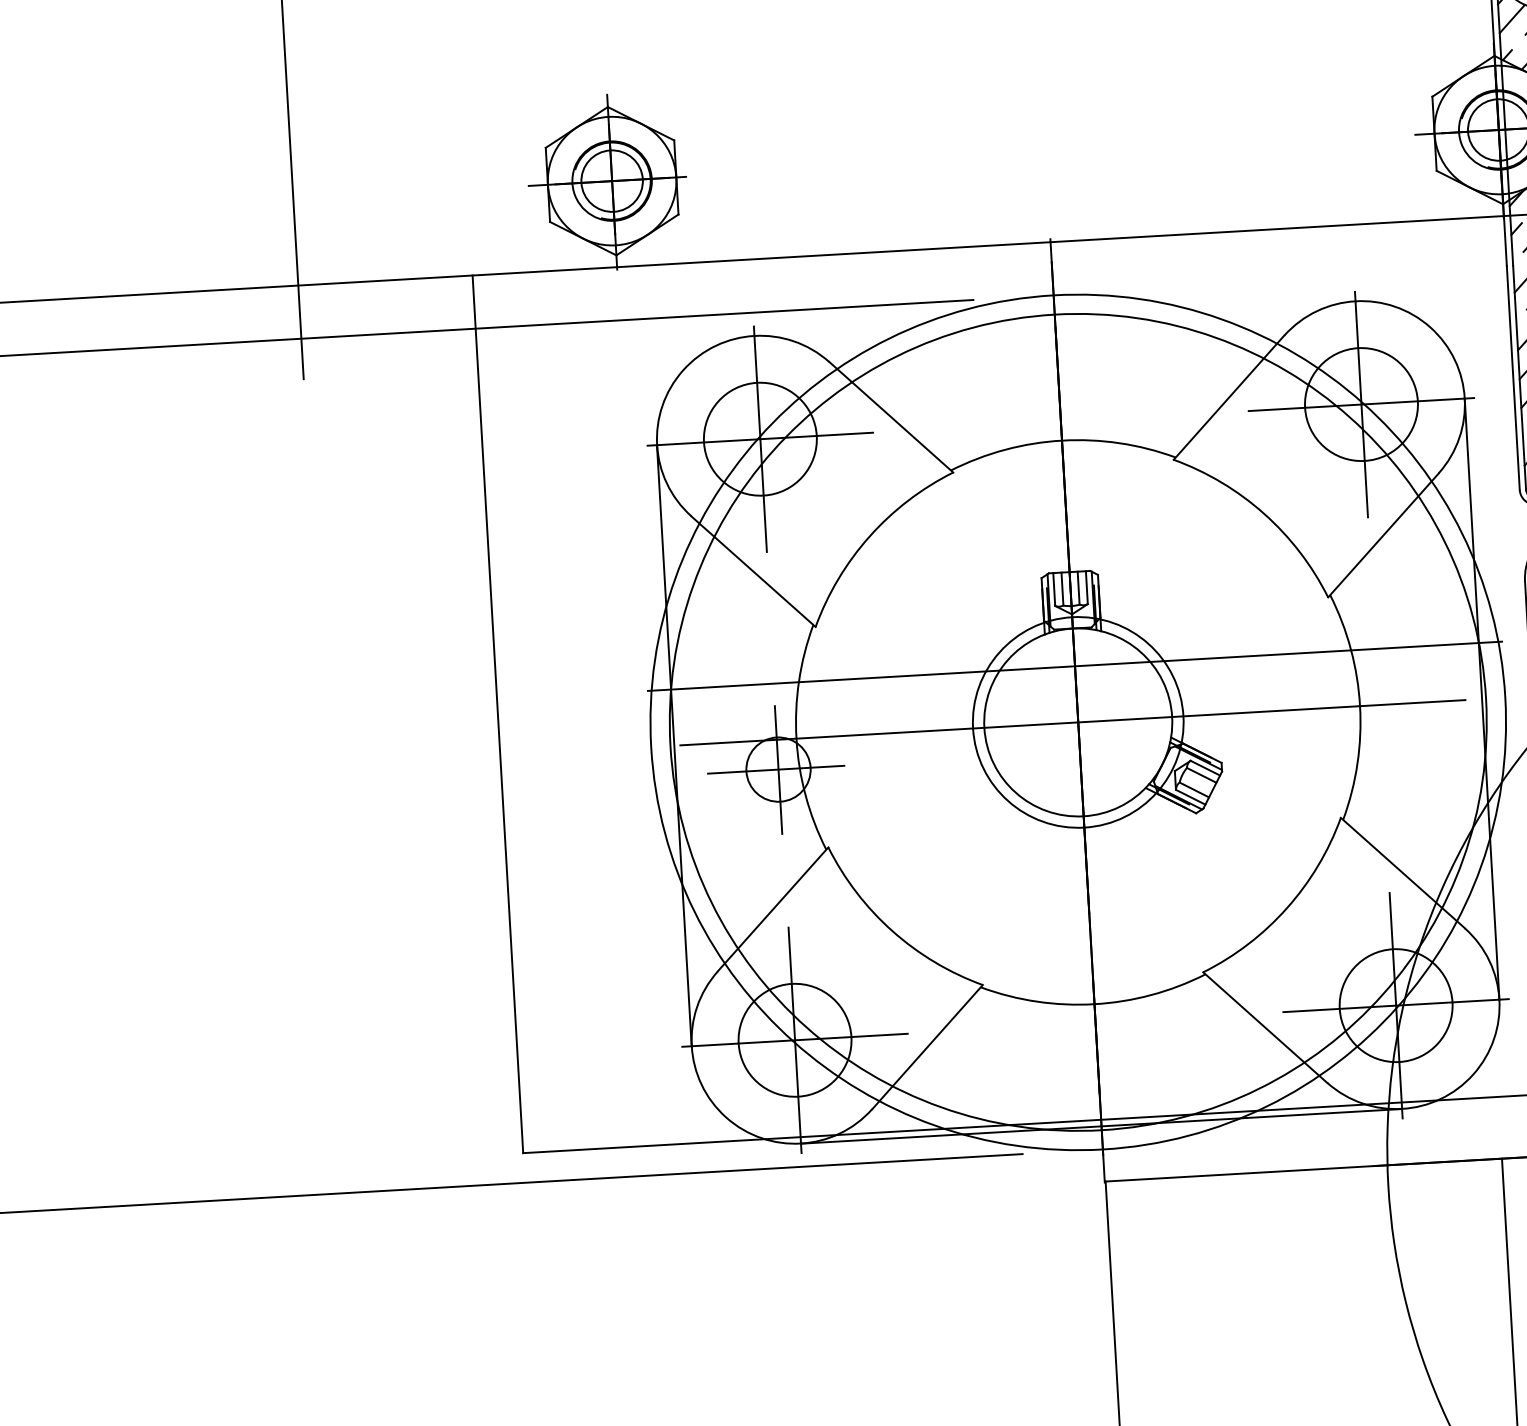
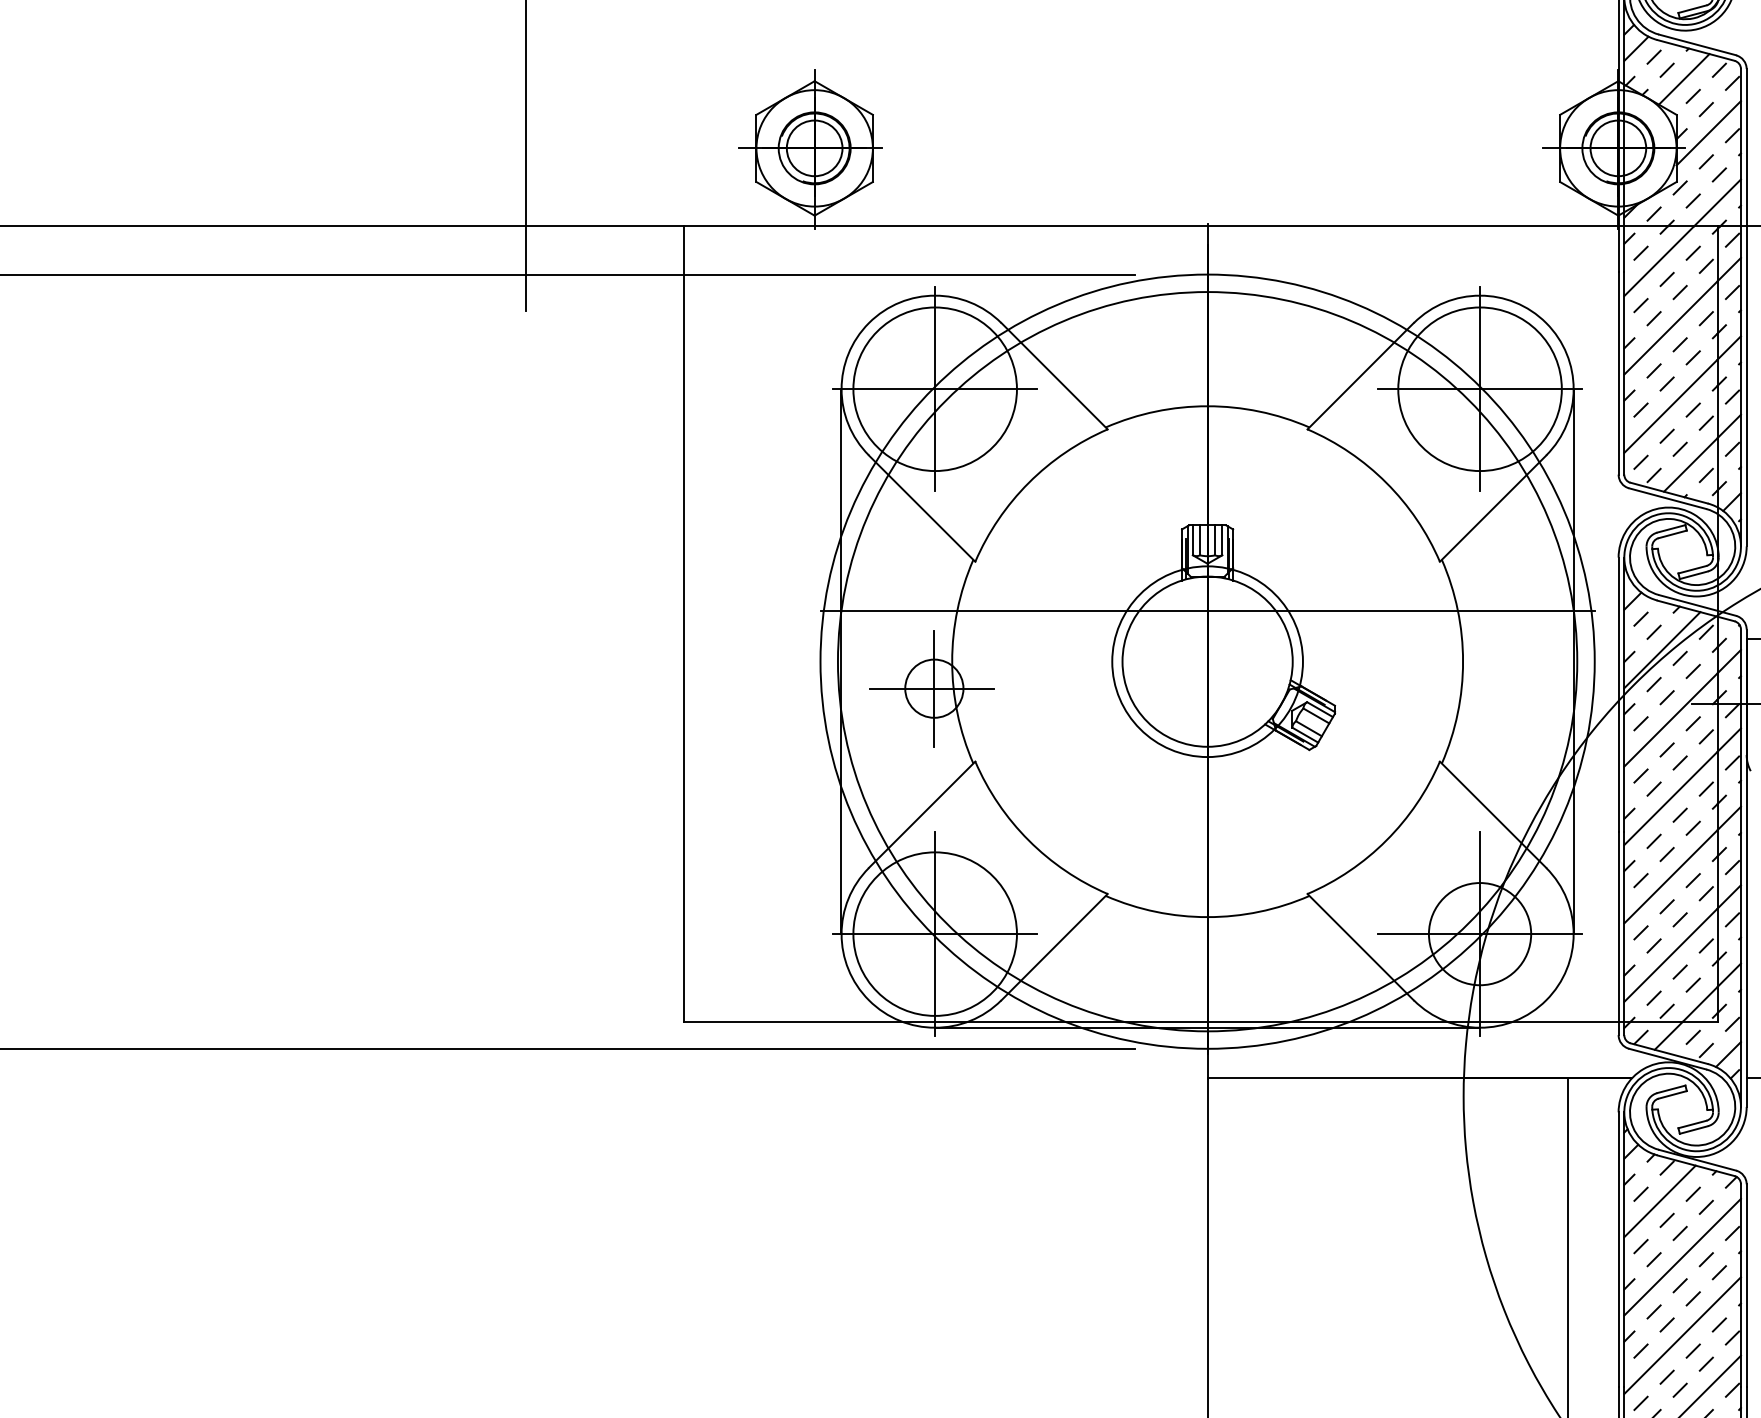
circle: (1360, 404) -> (1479, 389), size x1.6
circle: (760, 439) -> (935, 389), size x1.6
line: (1072, 722) -> (1202, 661), removed
circle: (795, 1040) -> (935, 934), size x1.6

